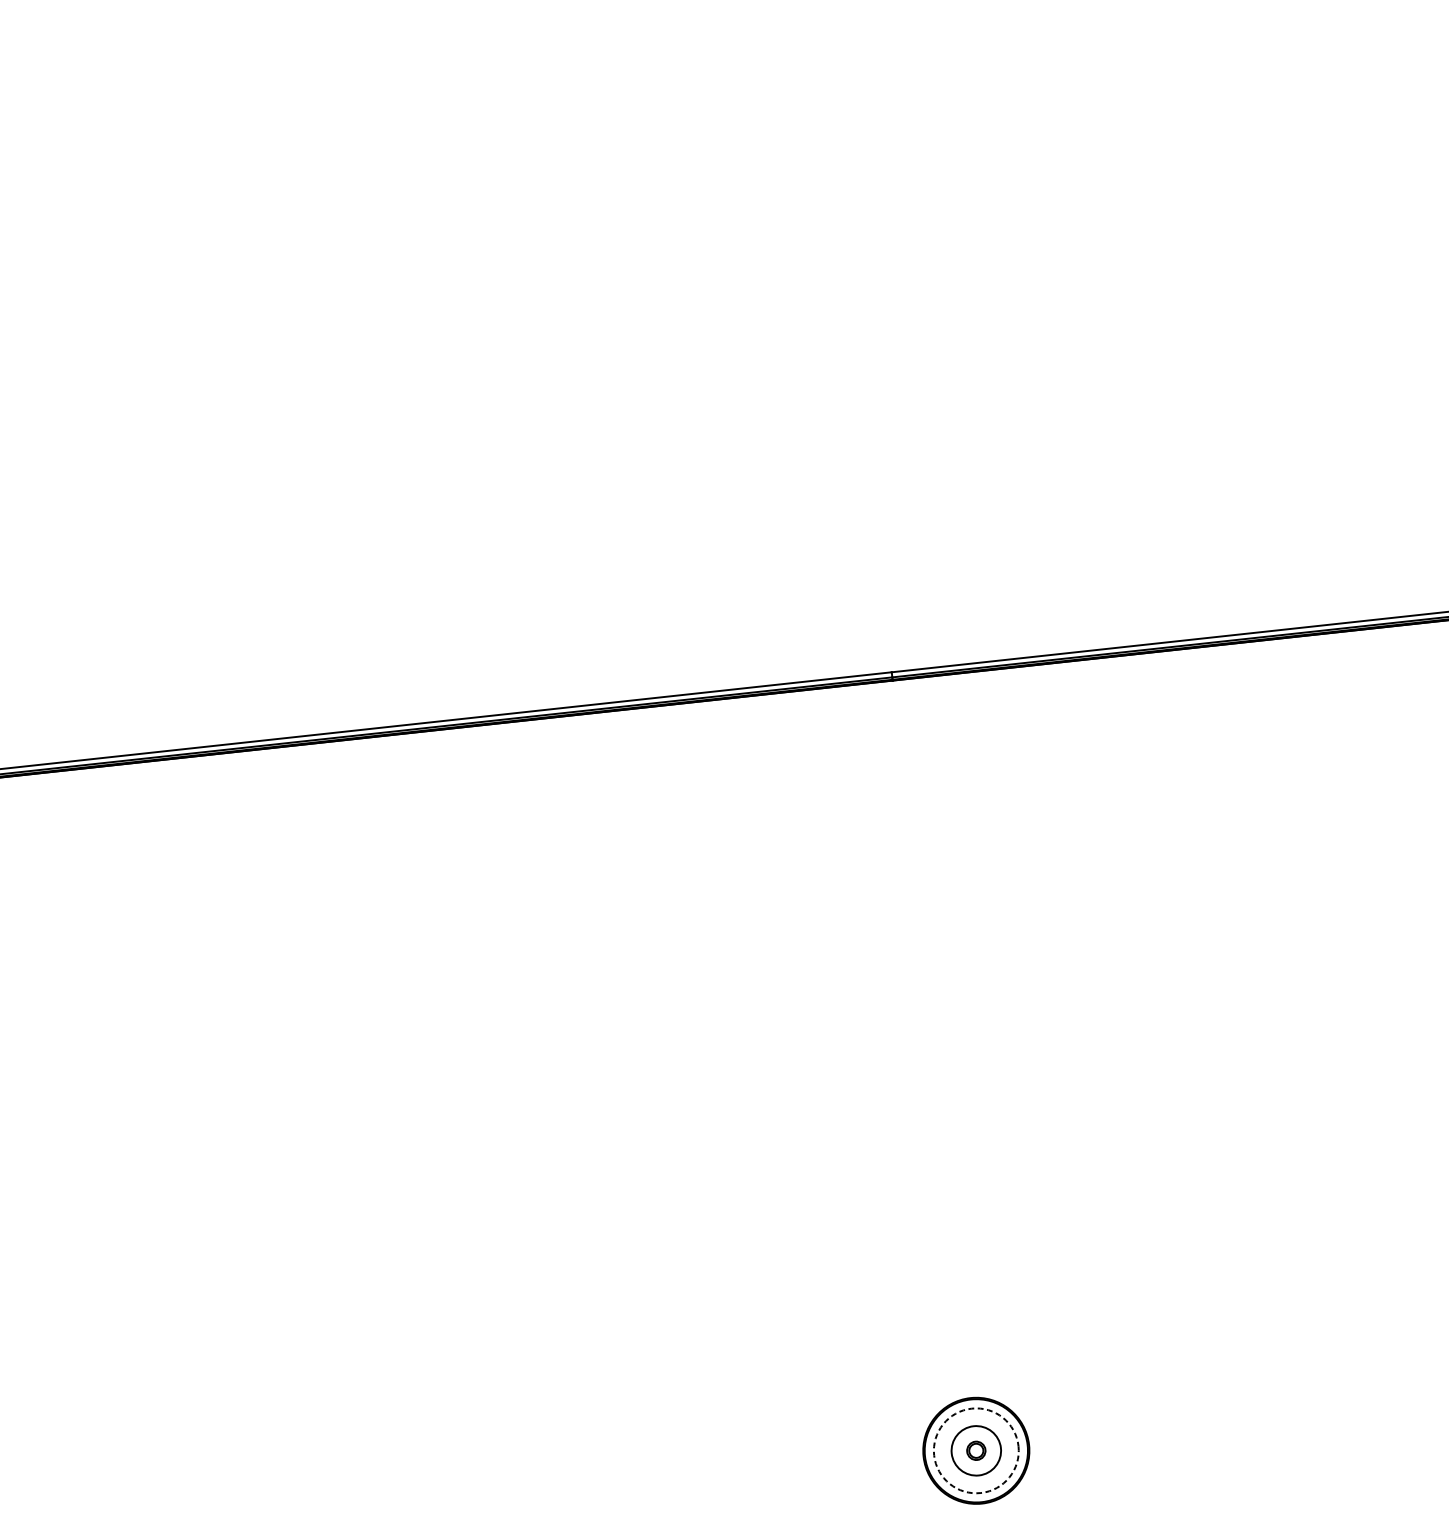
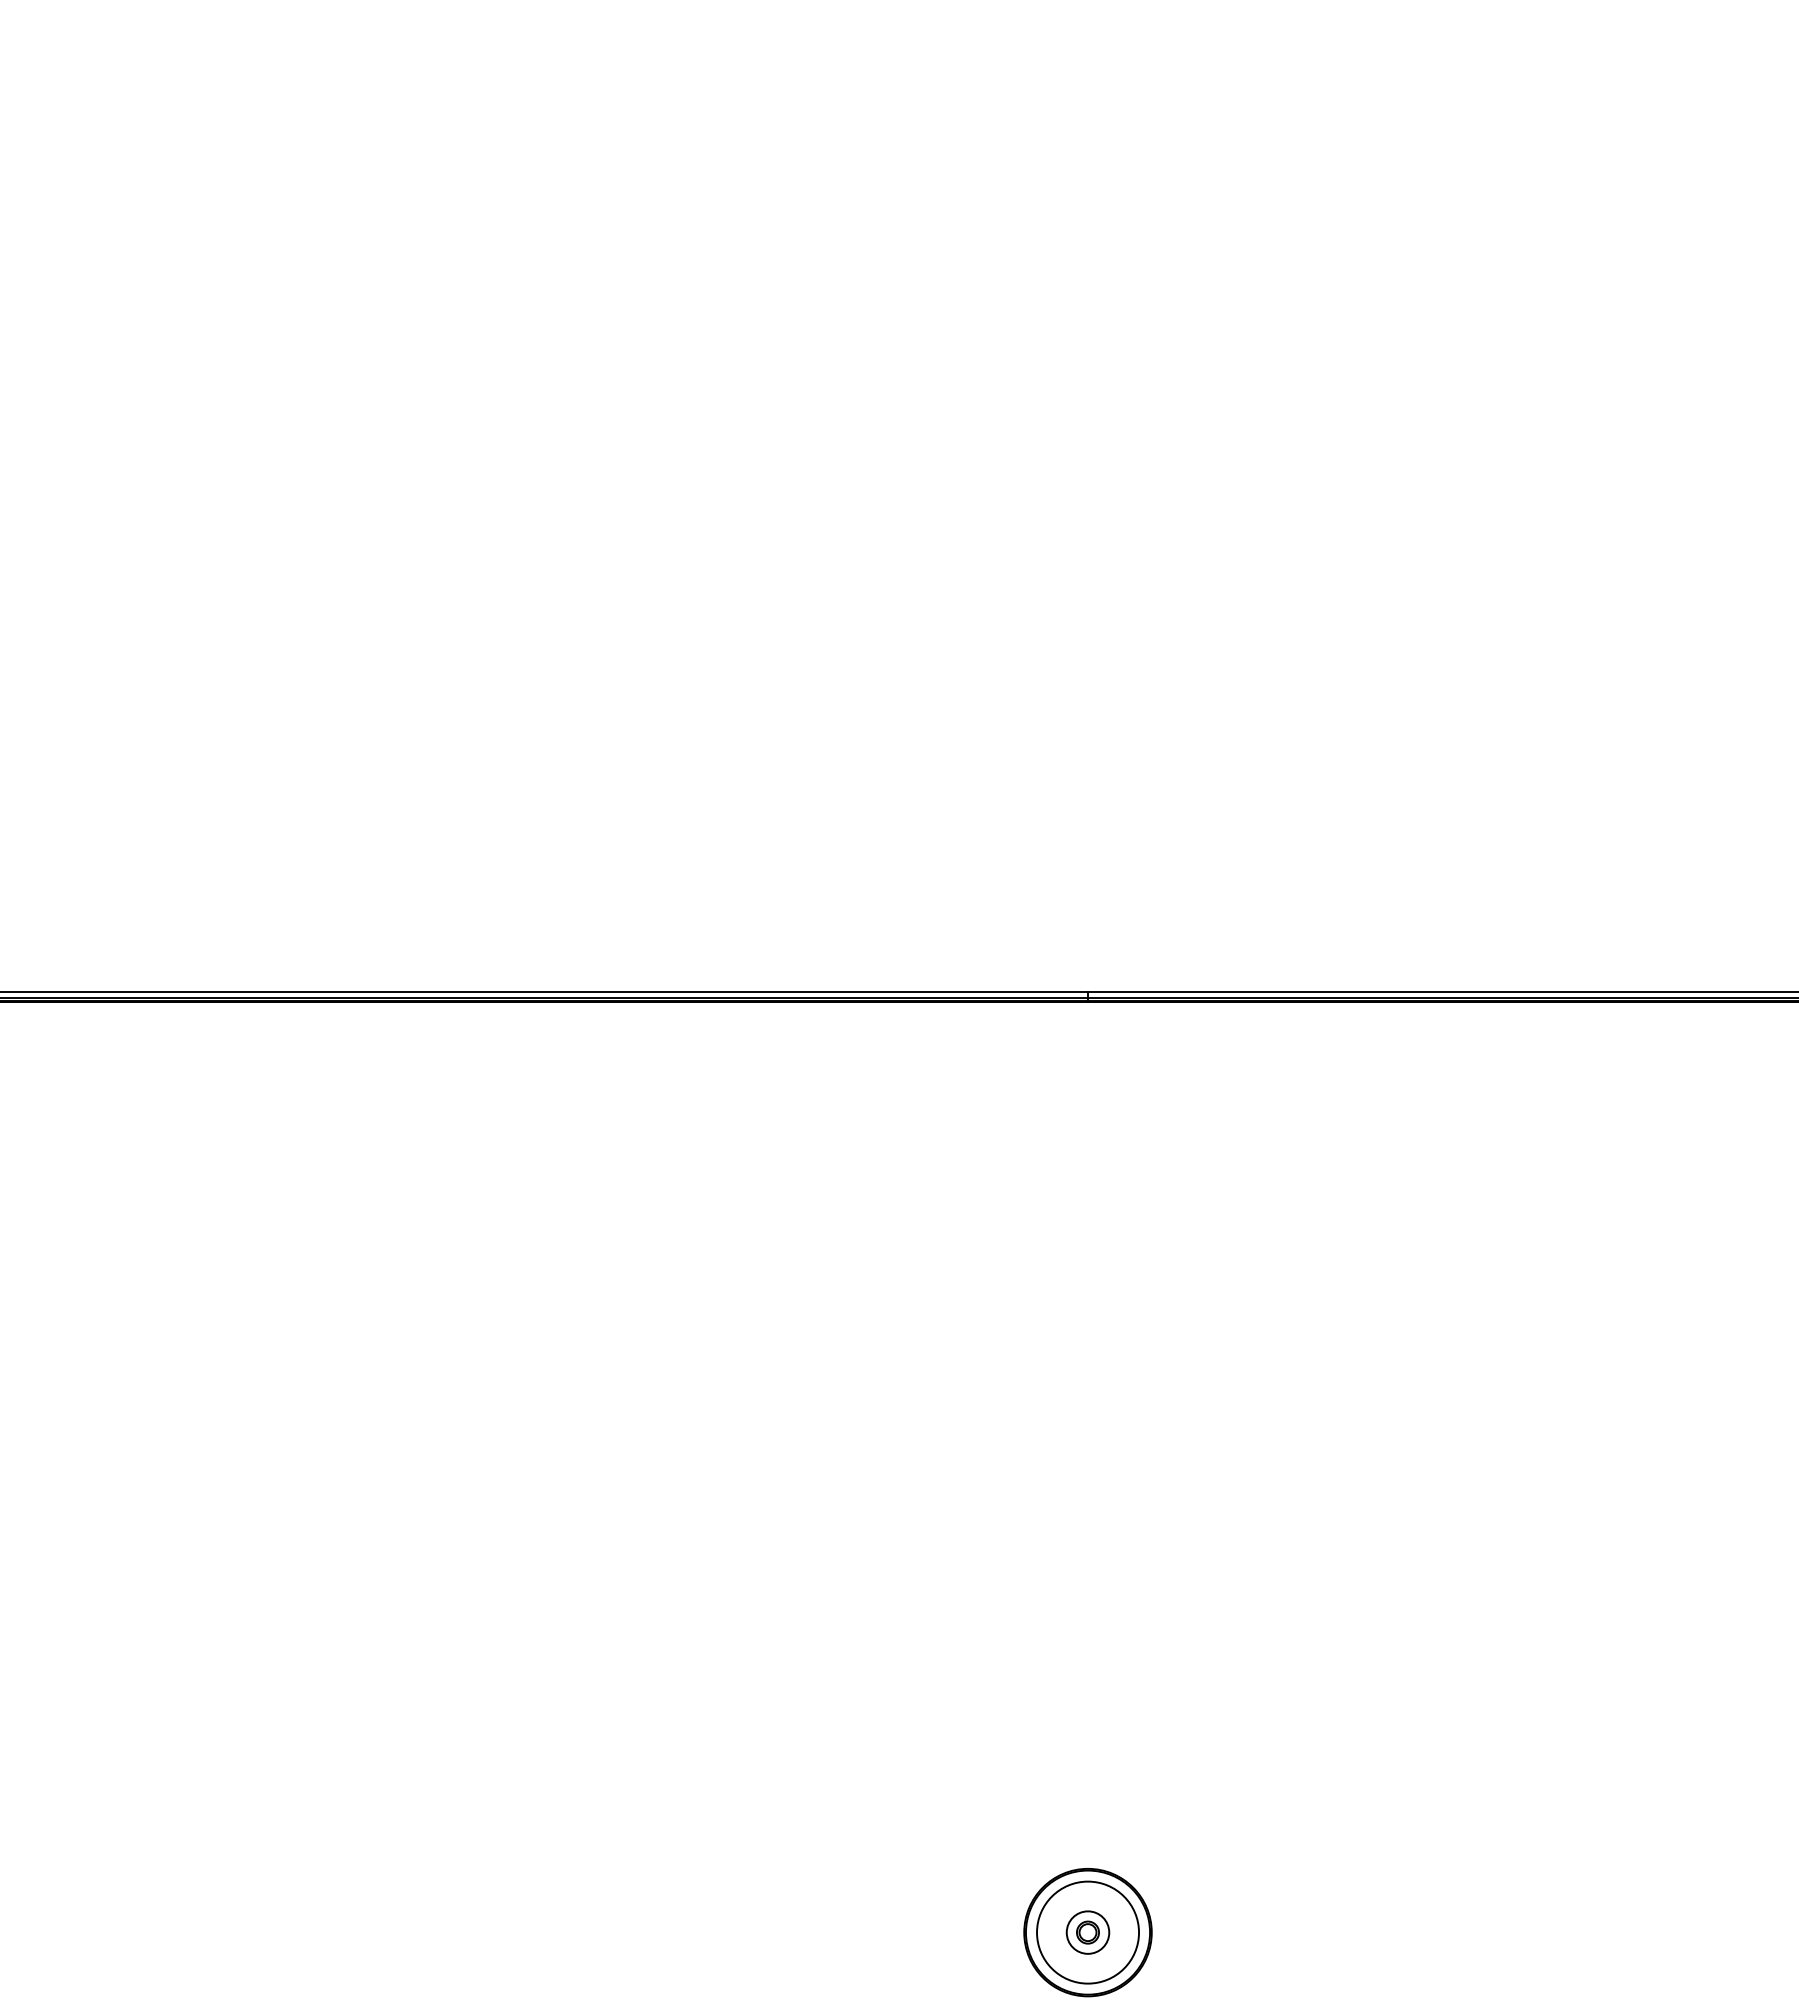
circle: (975, 1450) -> (1087, 1932), size x0.71
circle: (976, 1450) -> (1088, 1932), dashed -> solid

